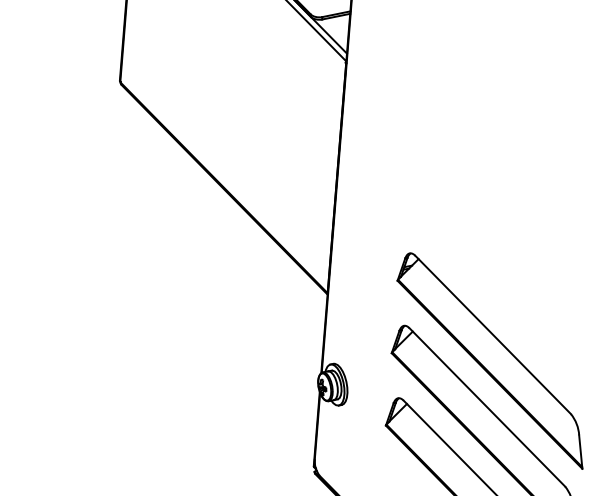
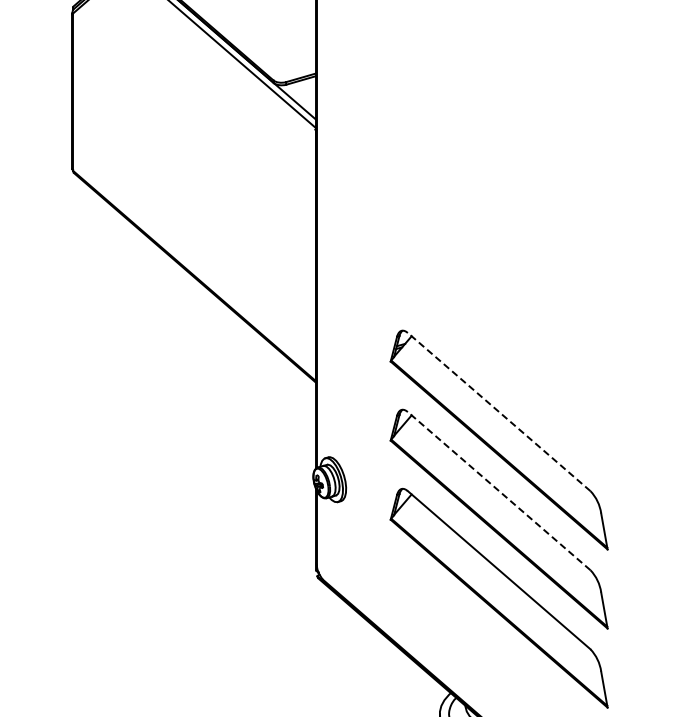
line: (493, 335) -> (499, 412), solid -> dashed
line: (487, 407) -> (499, 491), solid -> dashed

